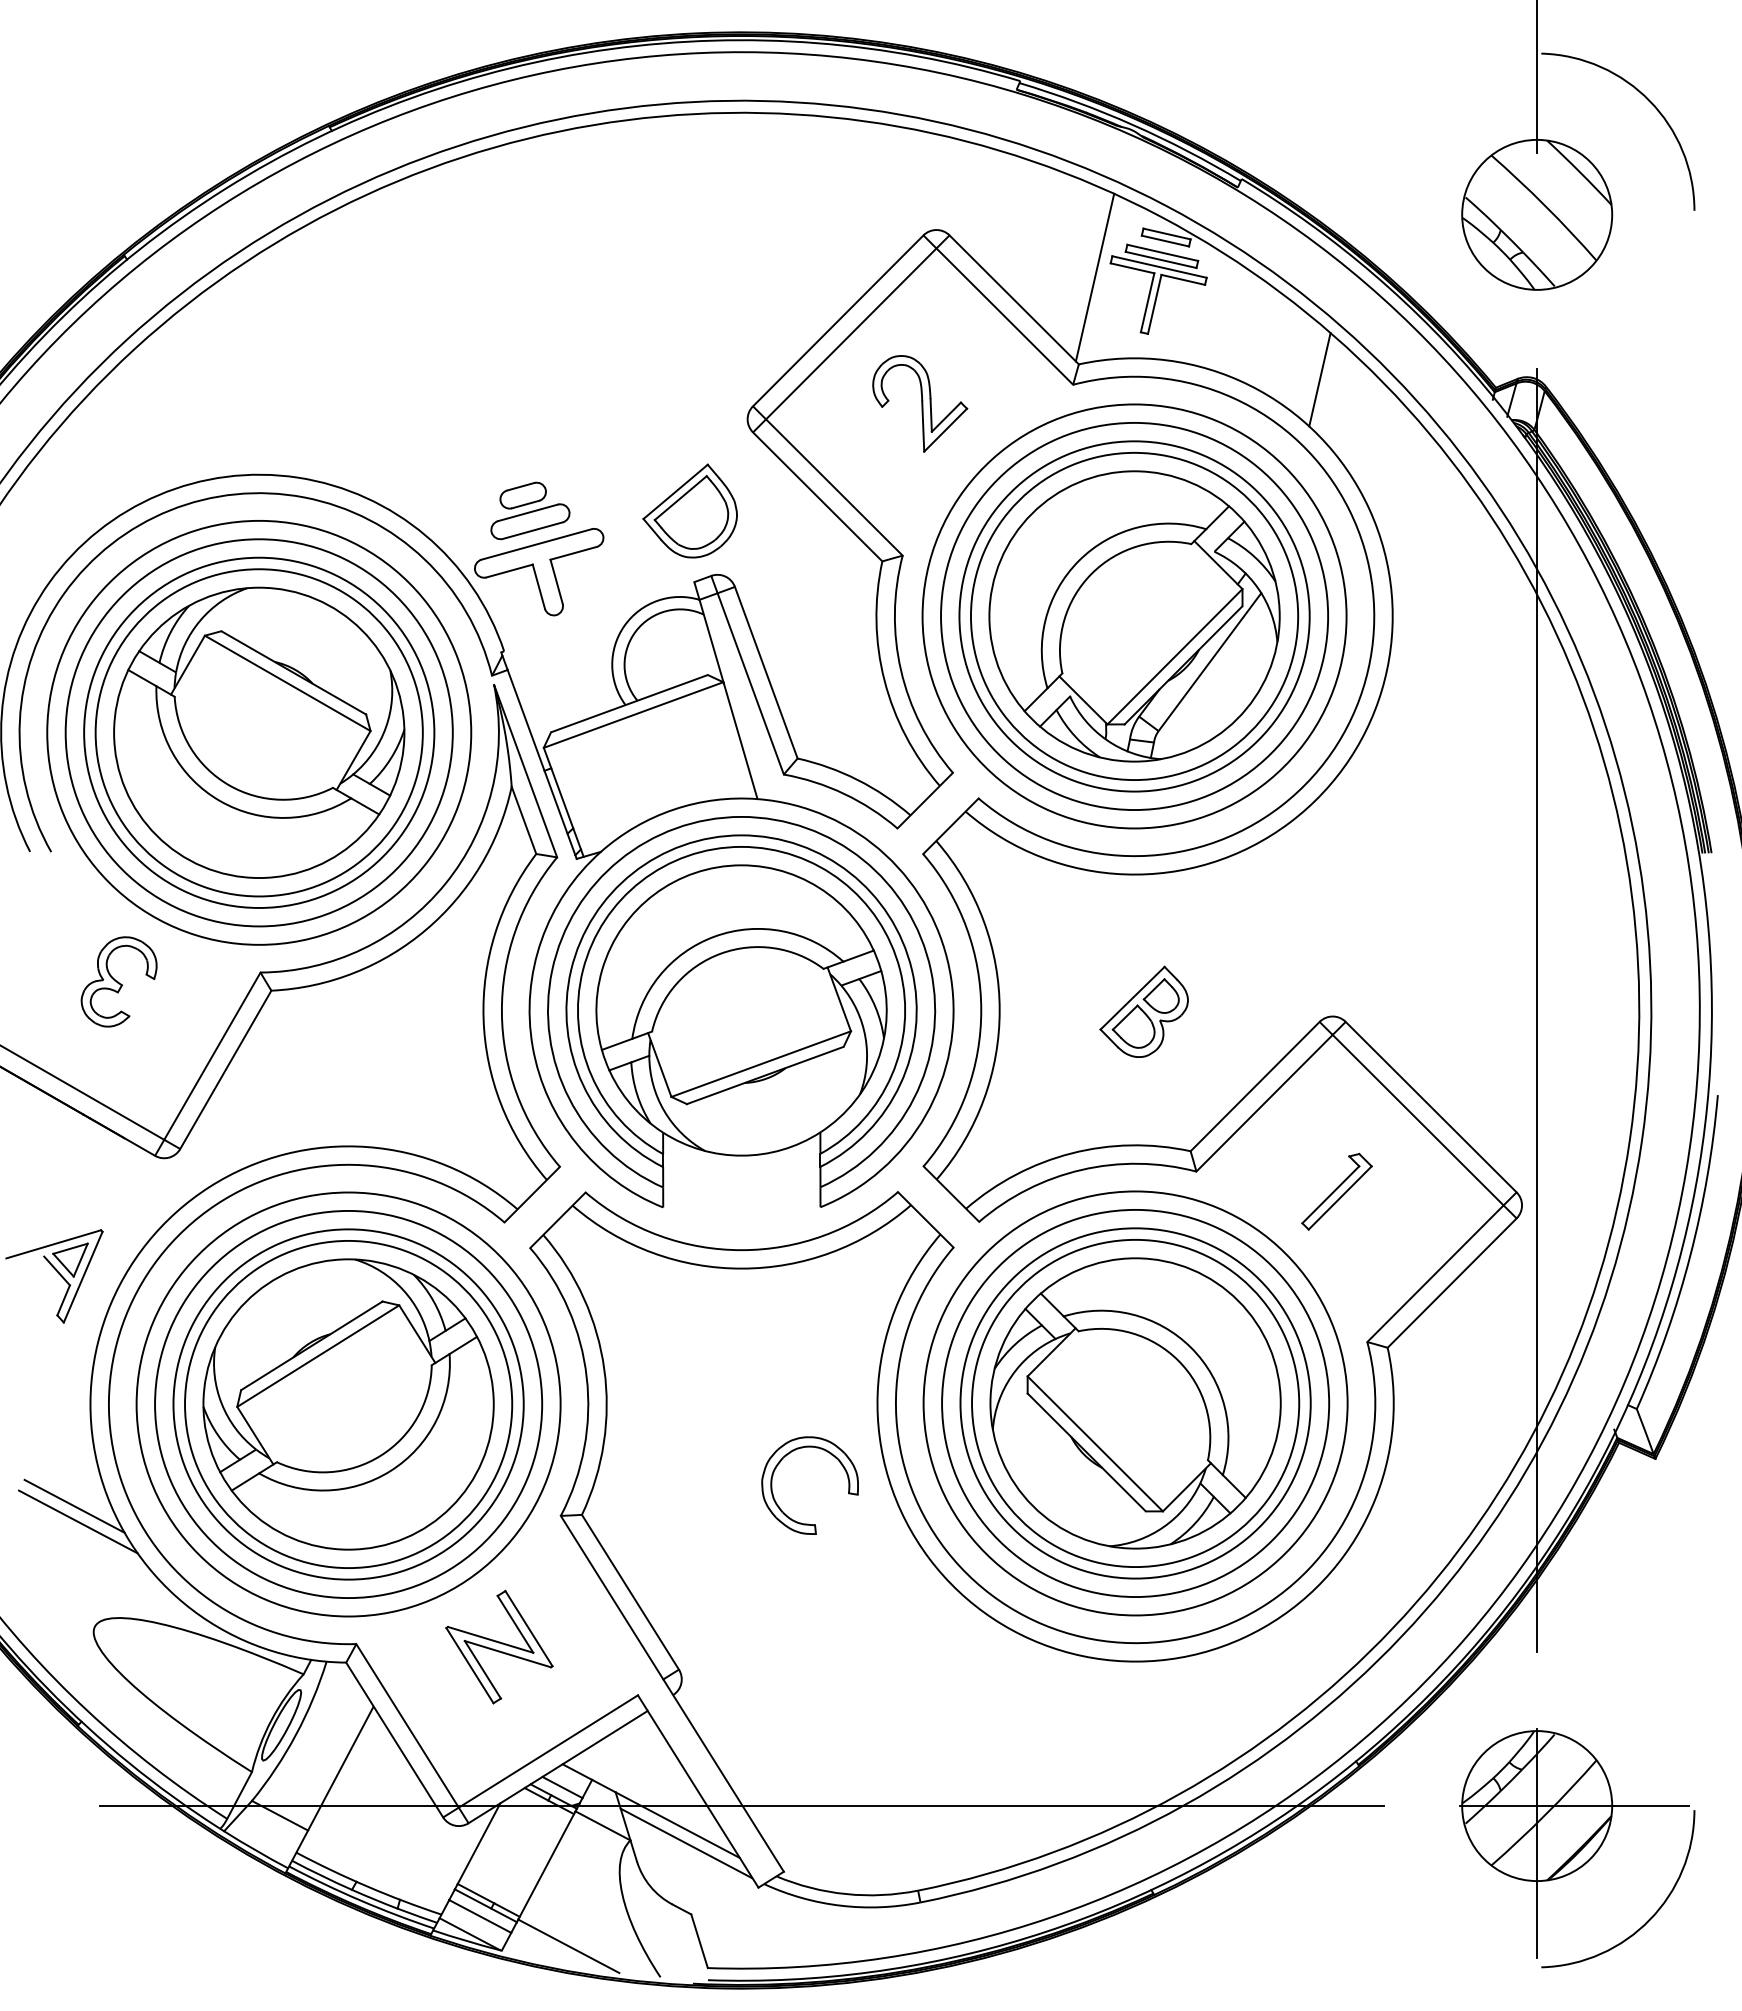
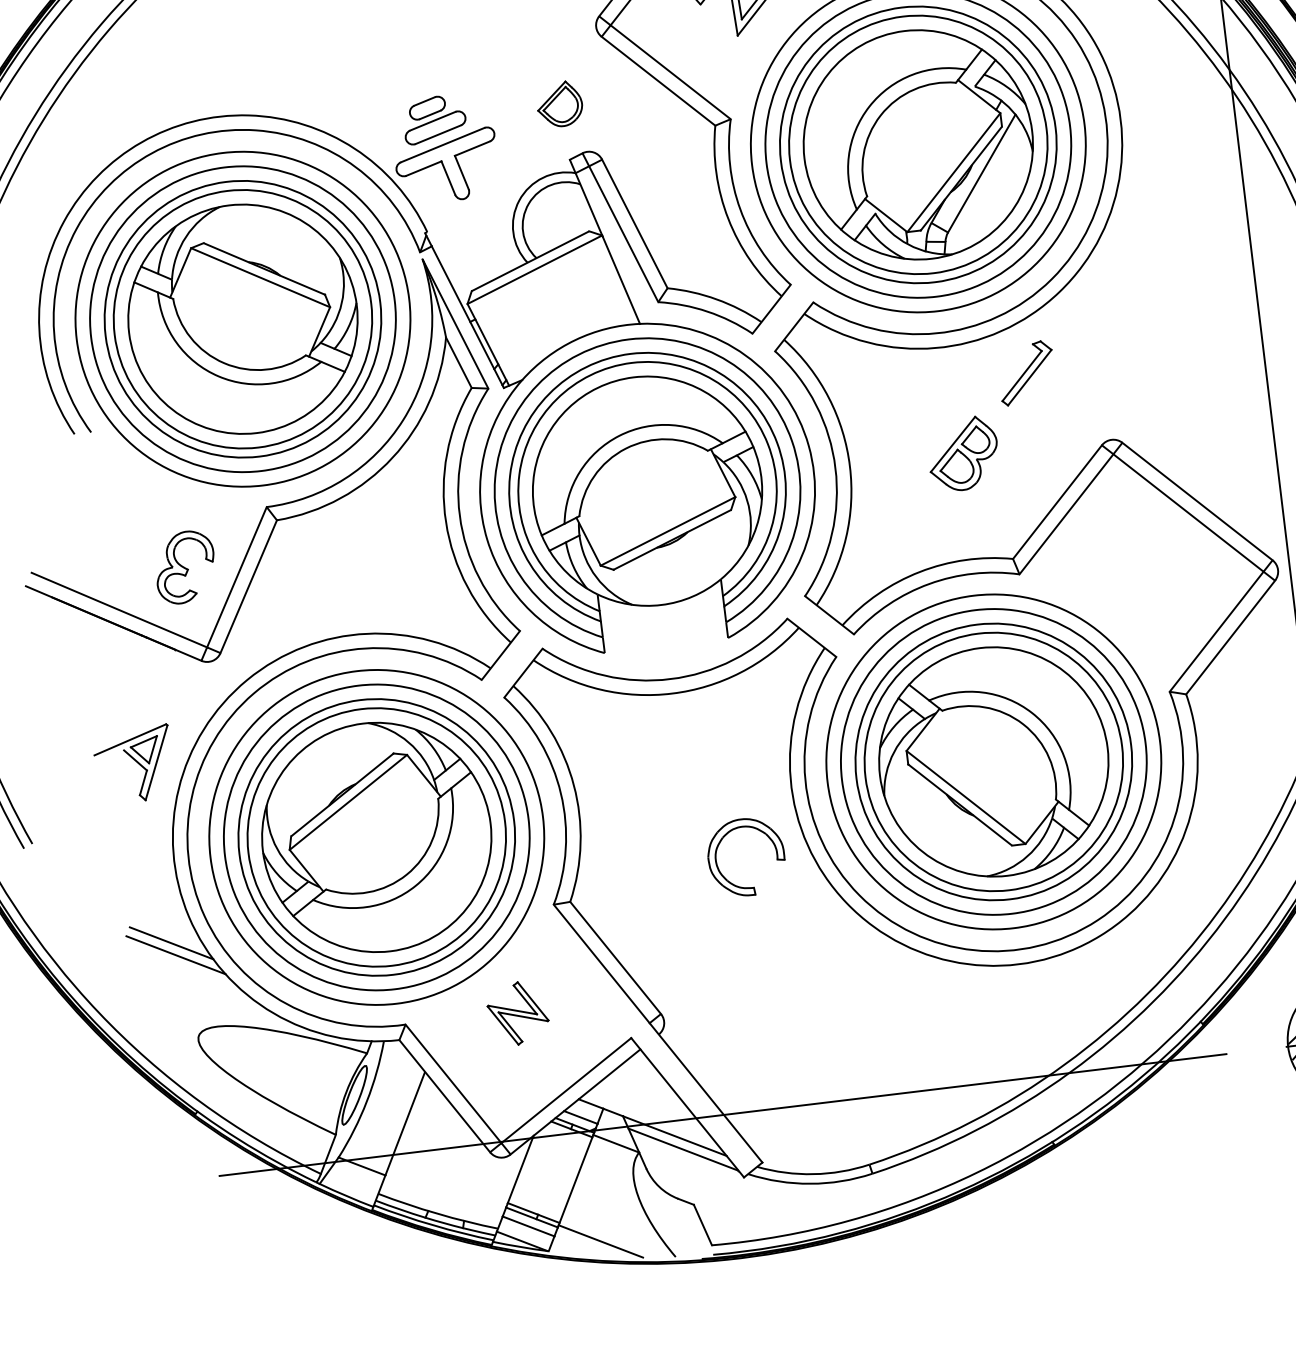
part: (689, 510) -> (559, 104), size x0.6
part: (118, 981) -> (184, 567), moved
part: (1336, 1191) -> (1026, 372), moved
part: (499, 1647) -> (518, 1013), size x0.7

